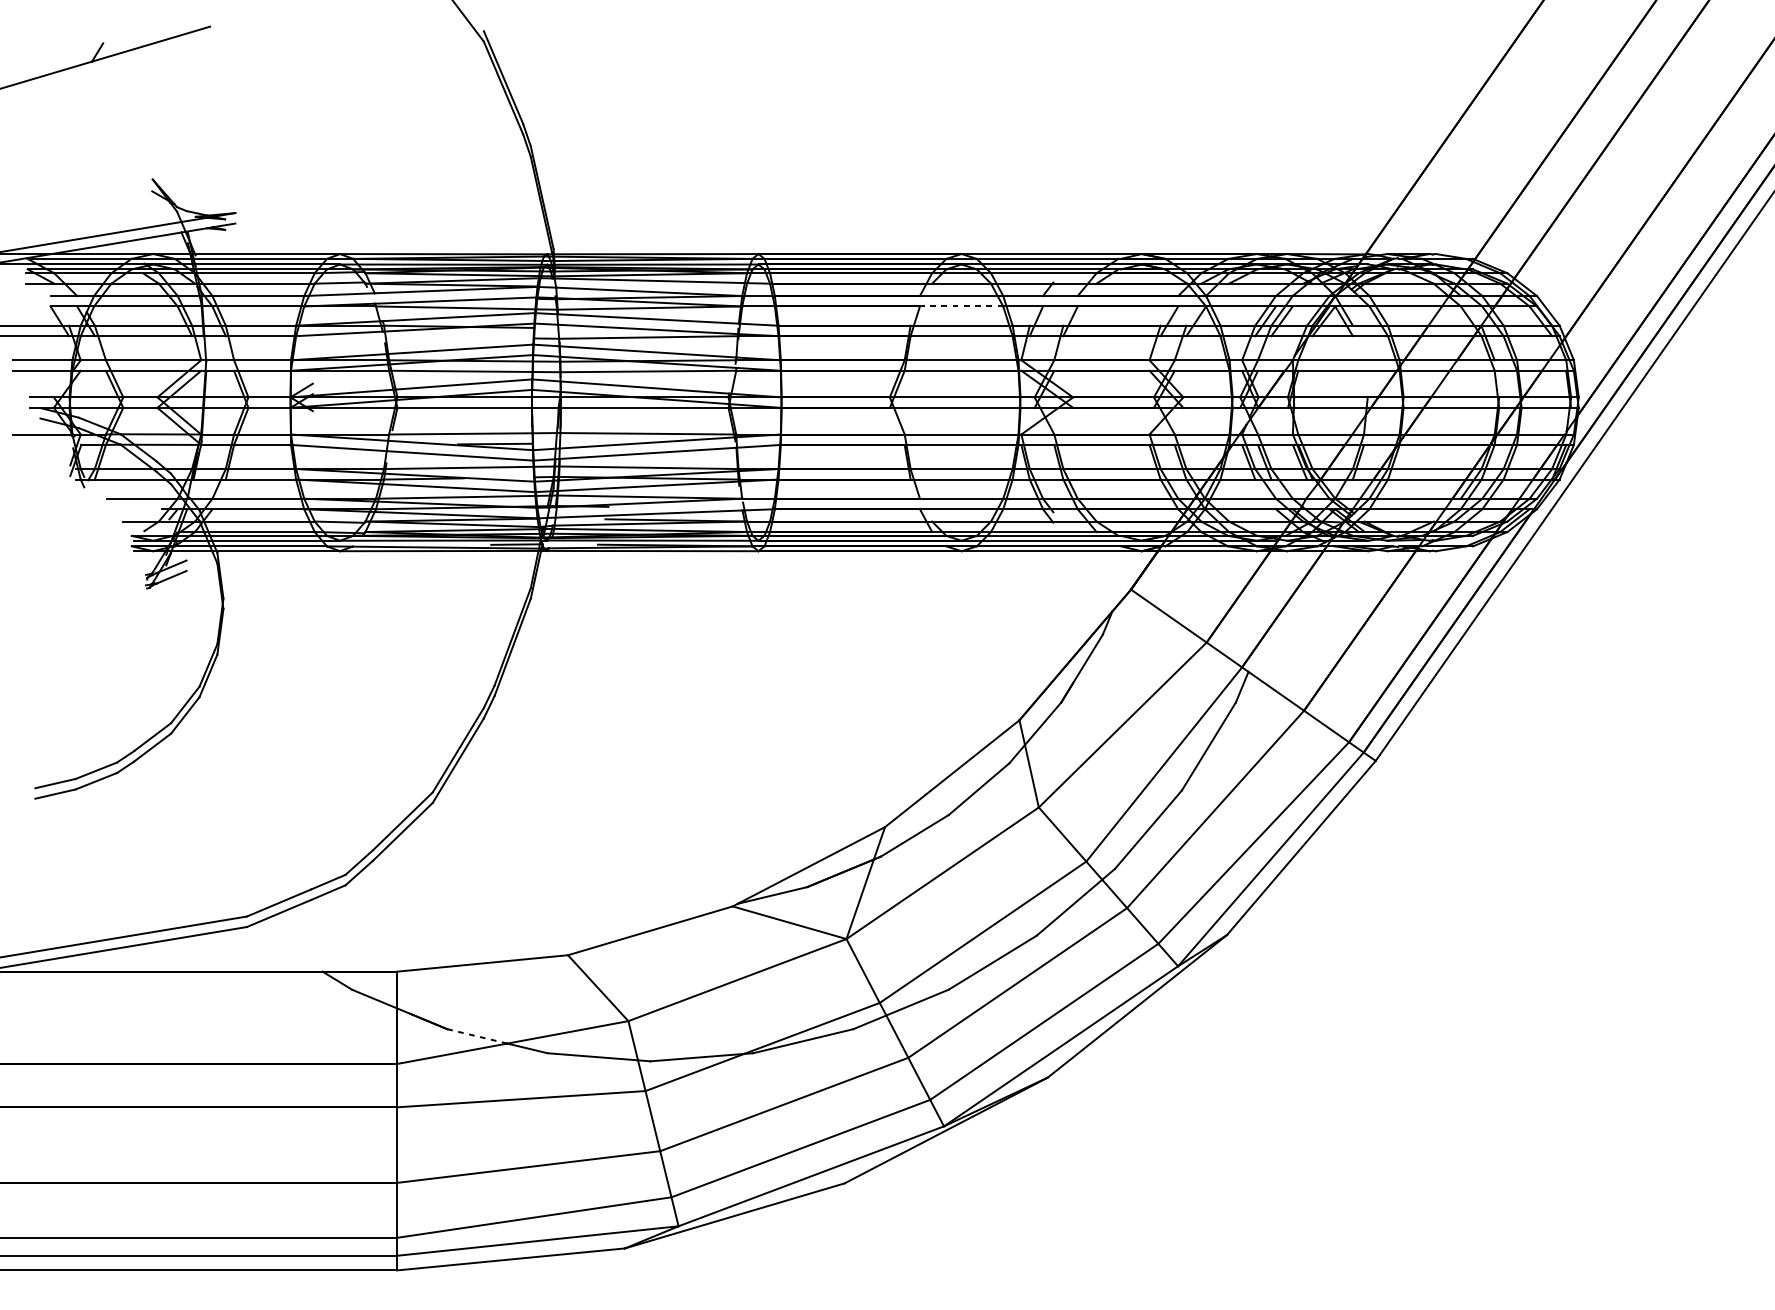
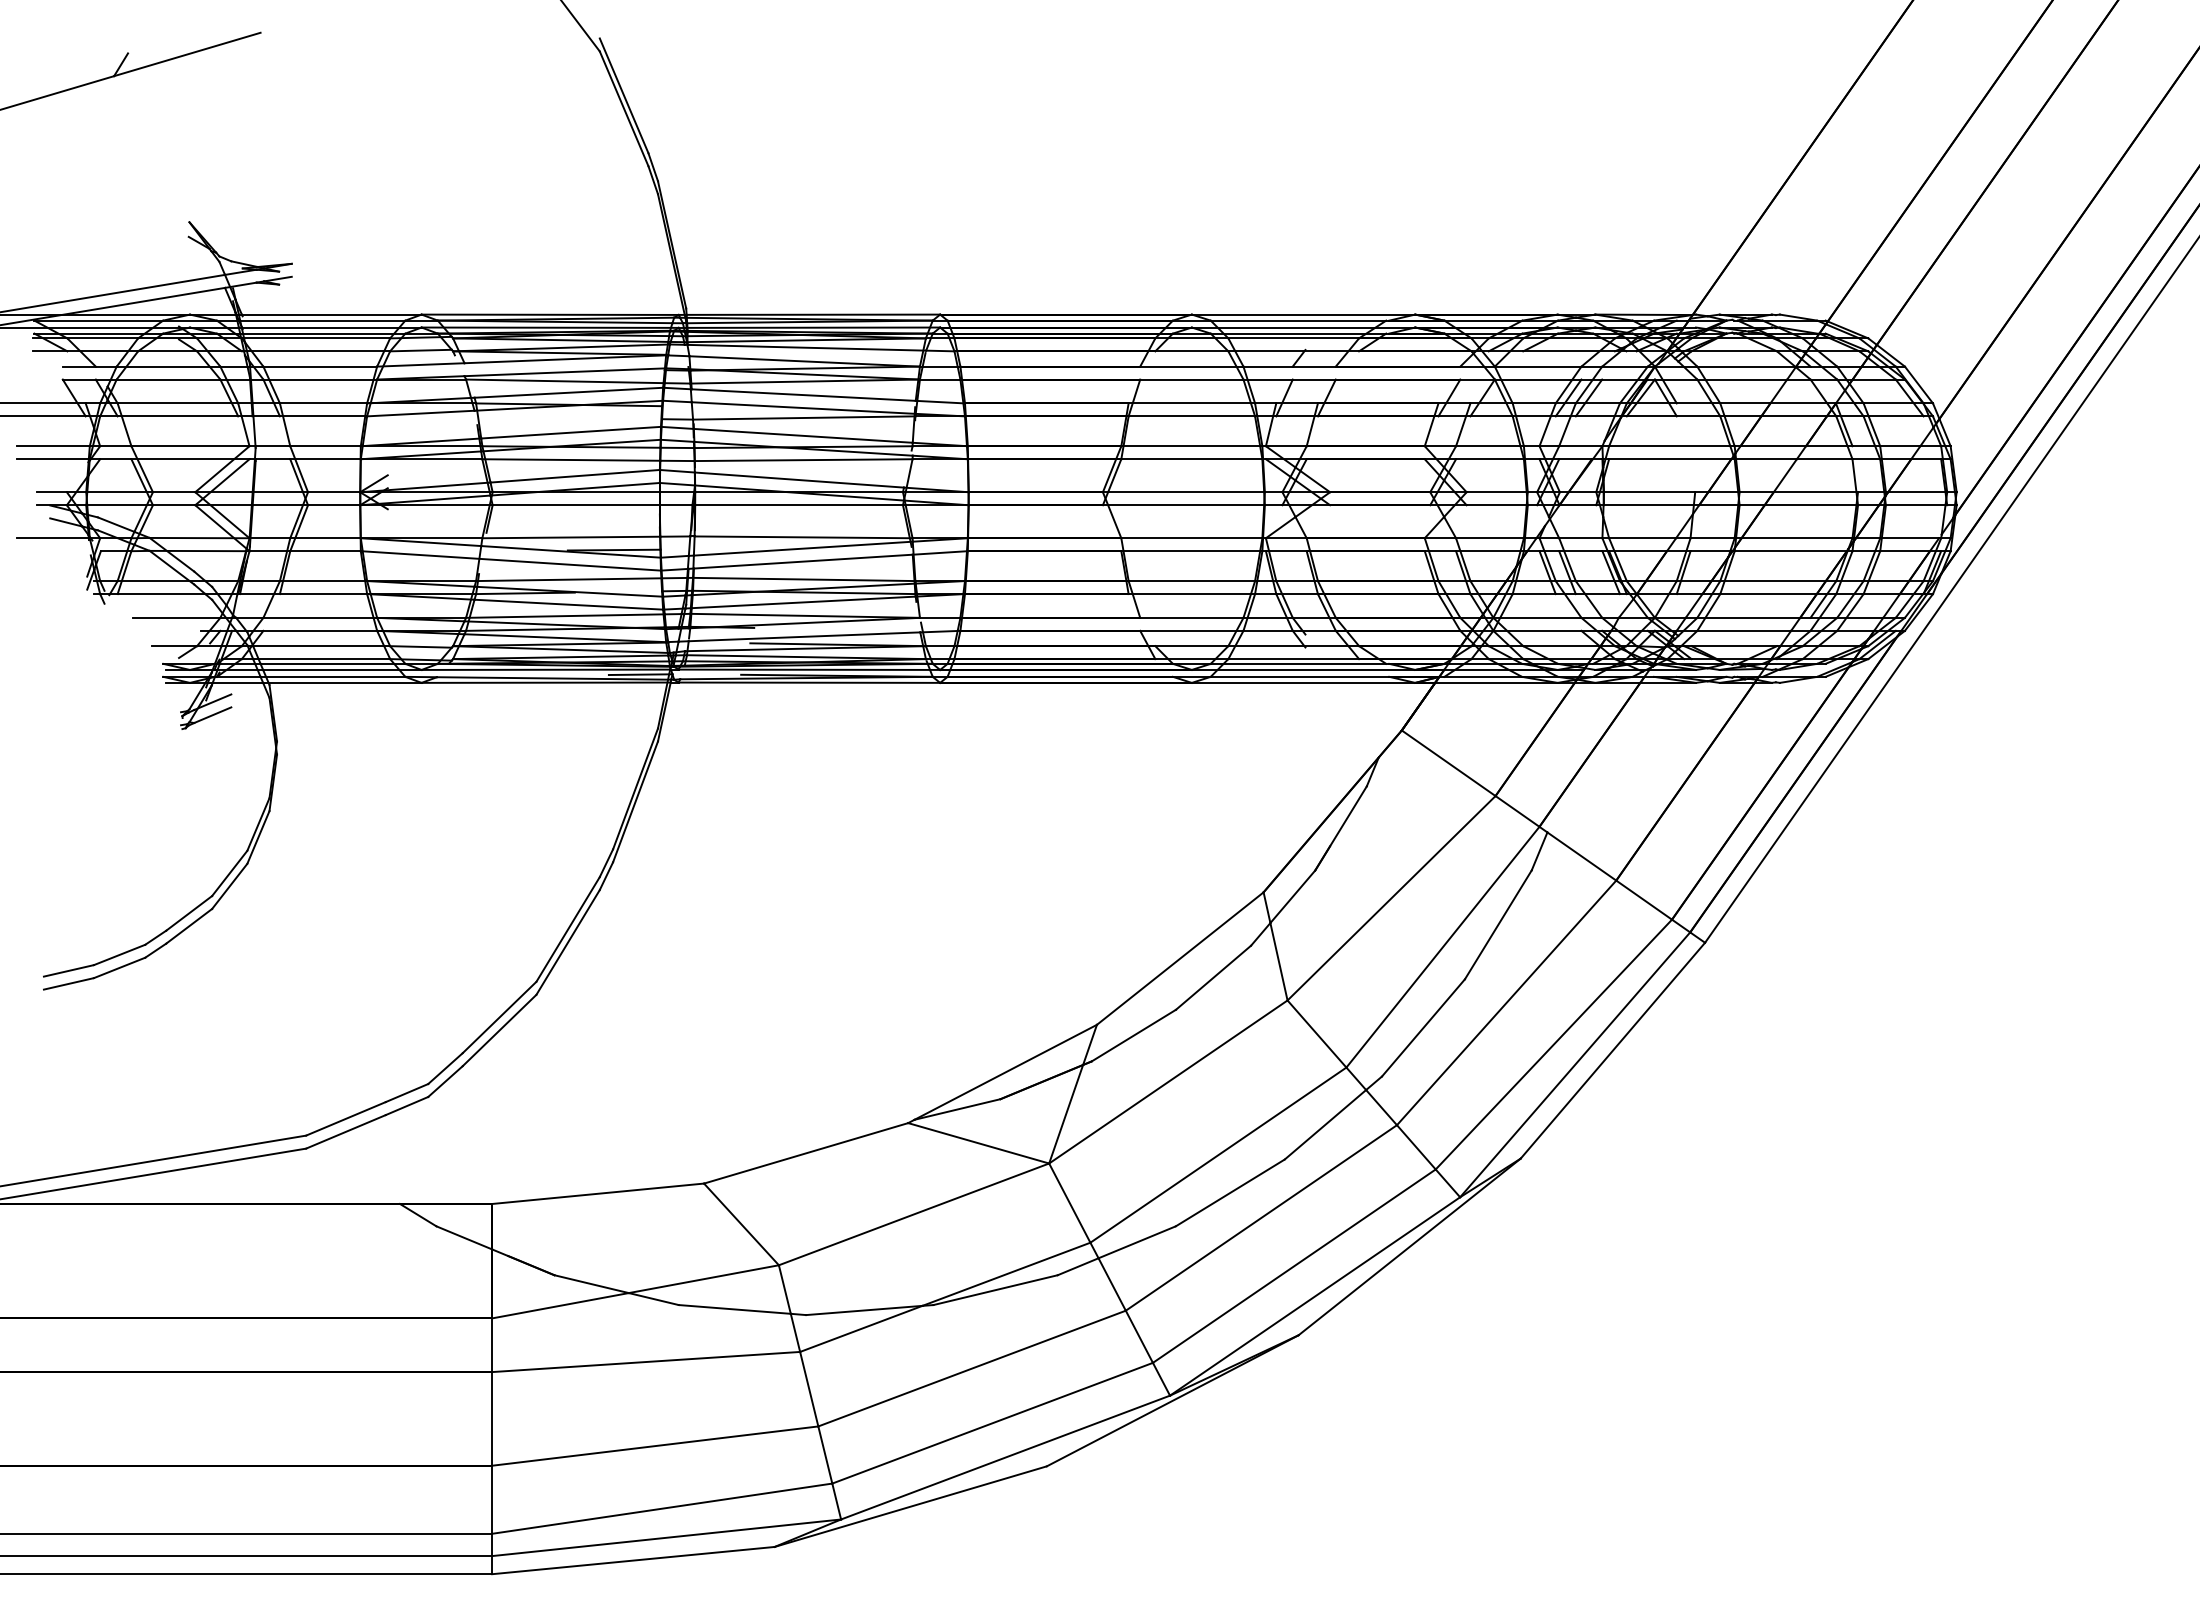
line: (961, 306) -> (1191, 379), dashed -> solid
line: (477, 1036) -> (591, 1284), dashed -> solid

